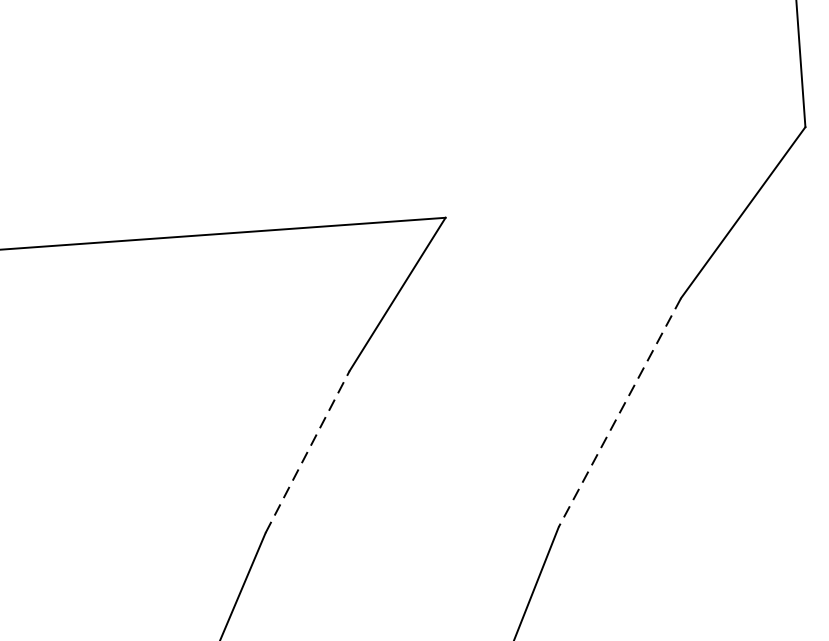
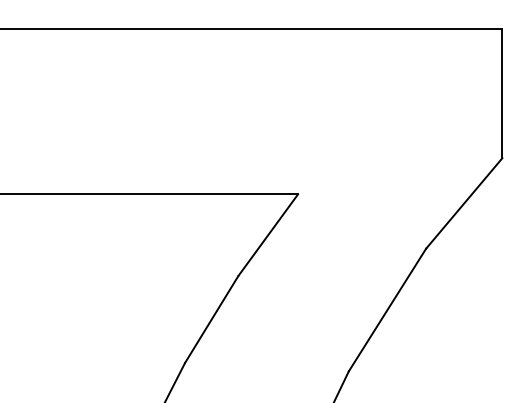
line: (619, 413) -> (387, 310), dashed -> solid
line: (307, 452) -> (211, 319), dashed -> solid

